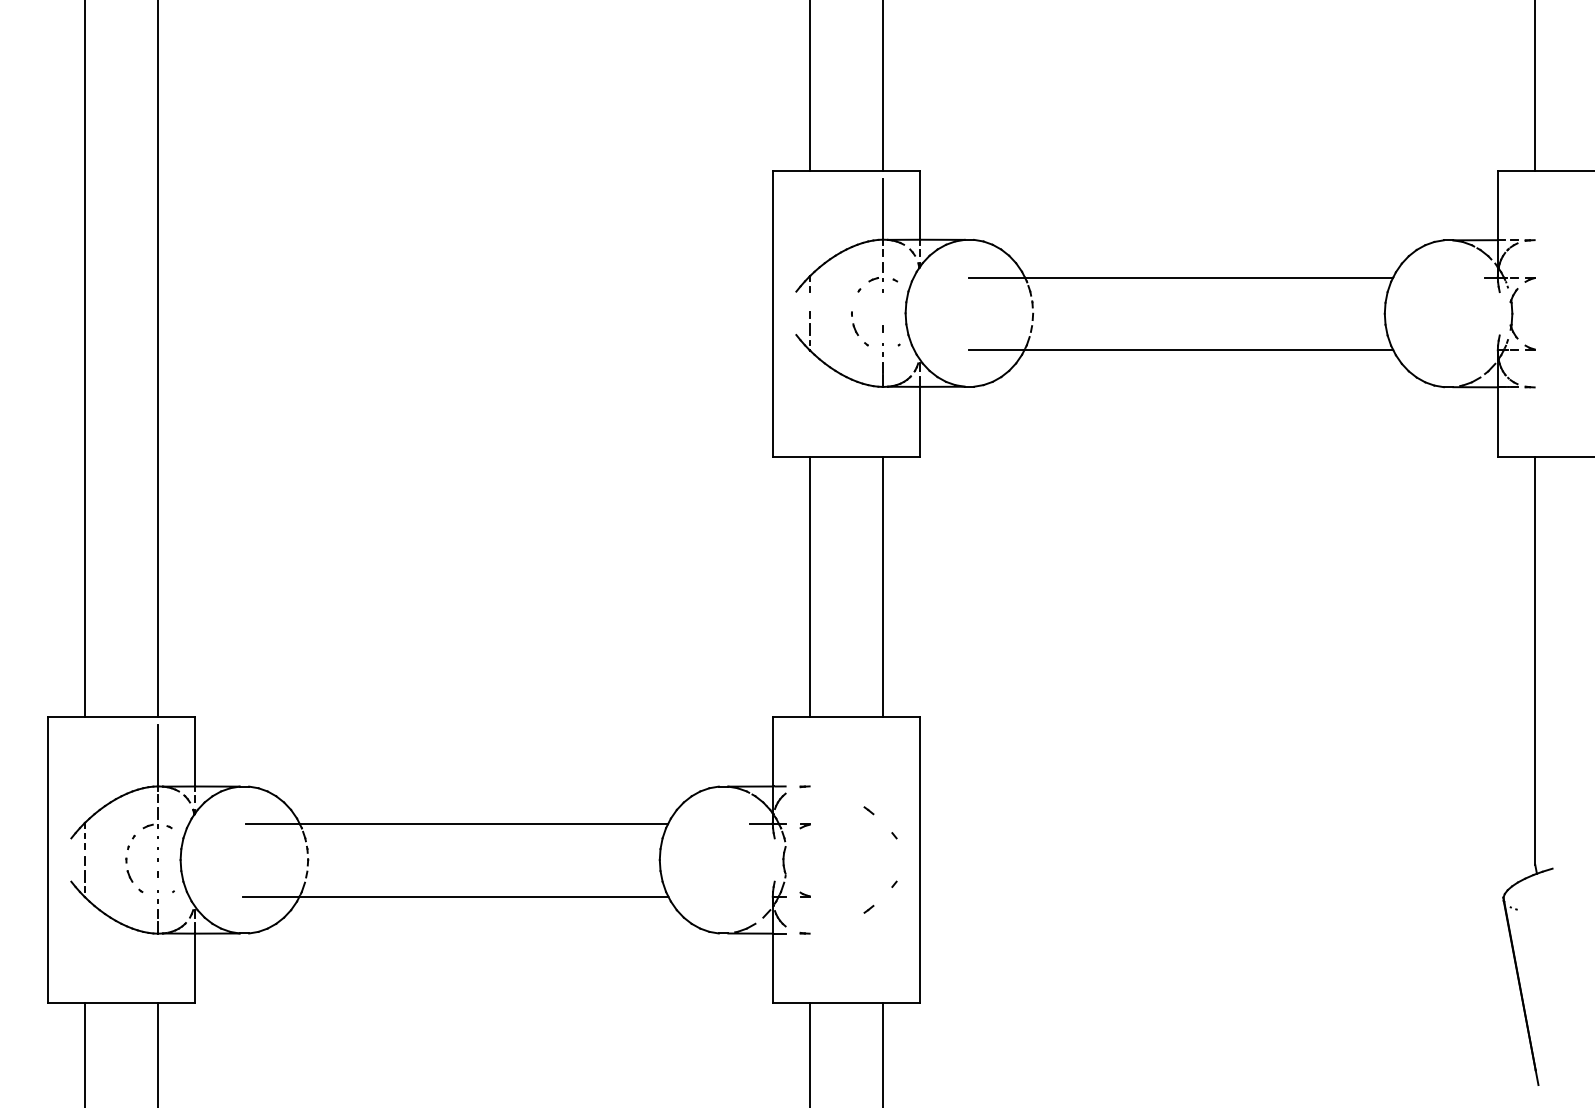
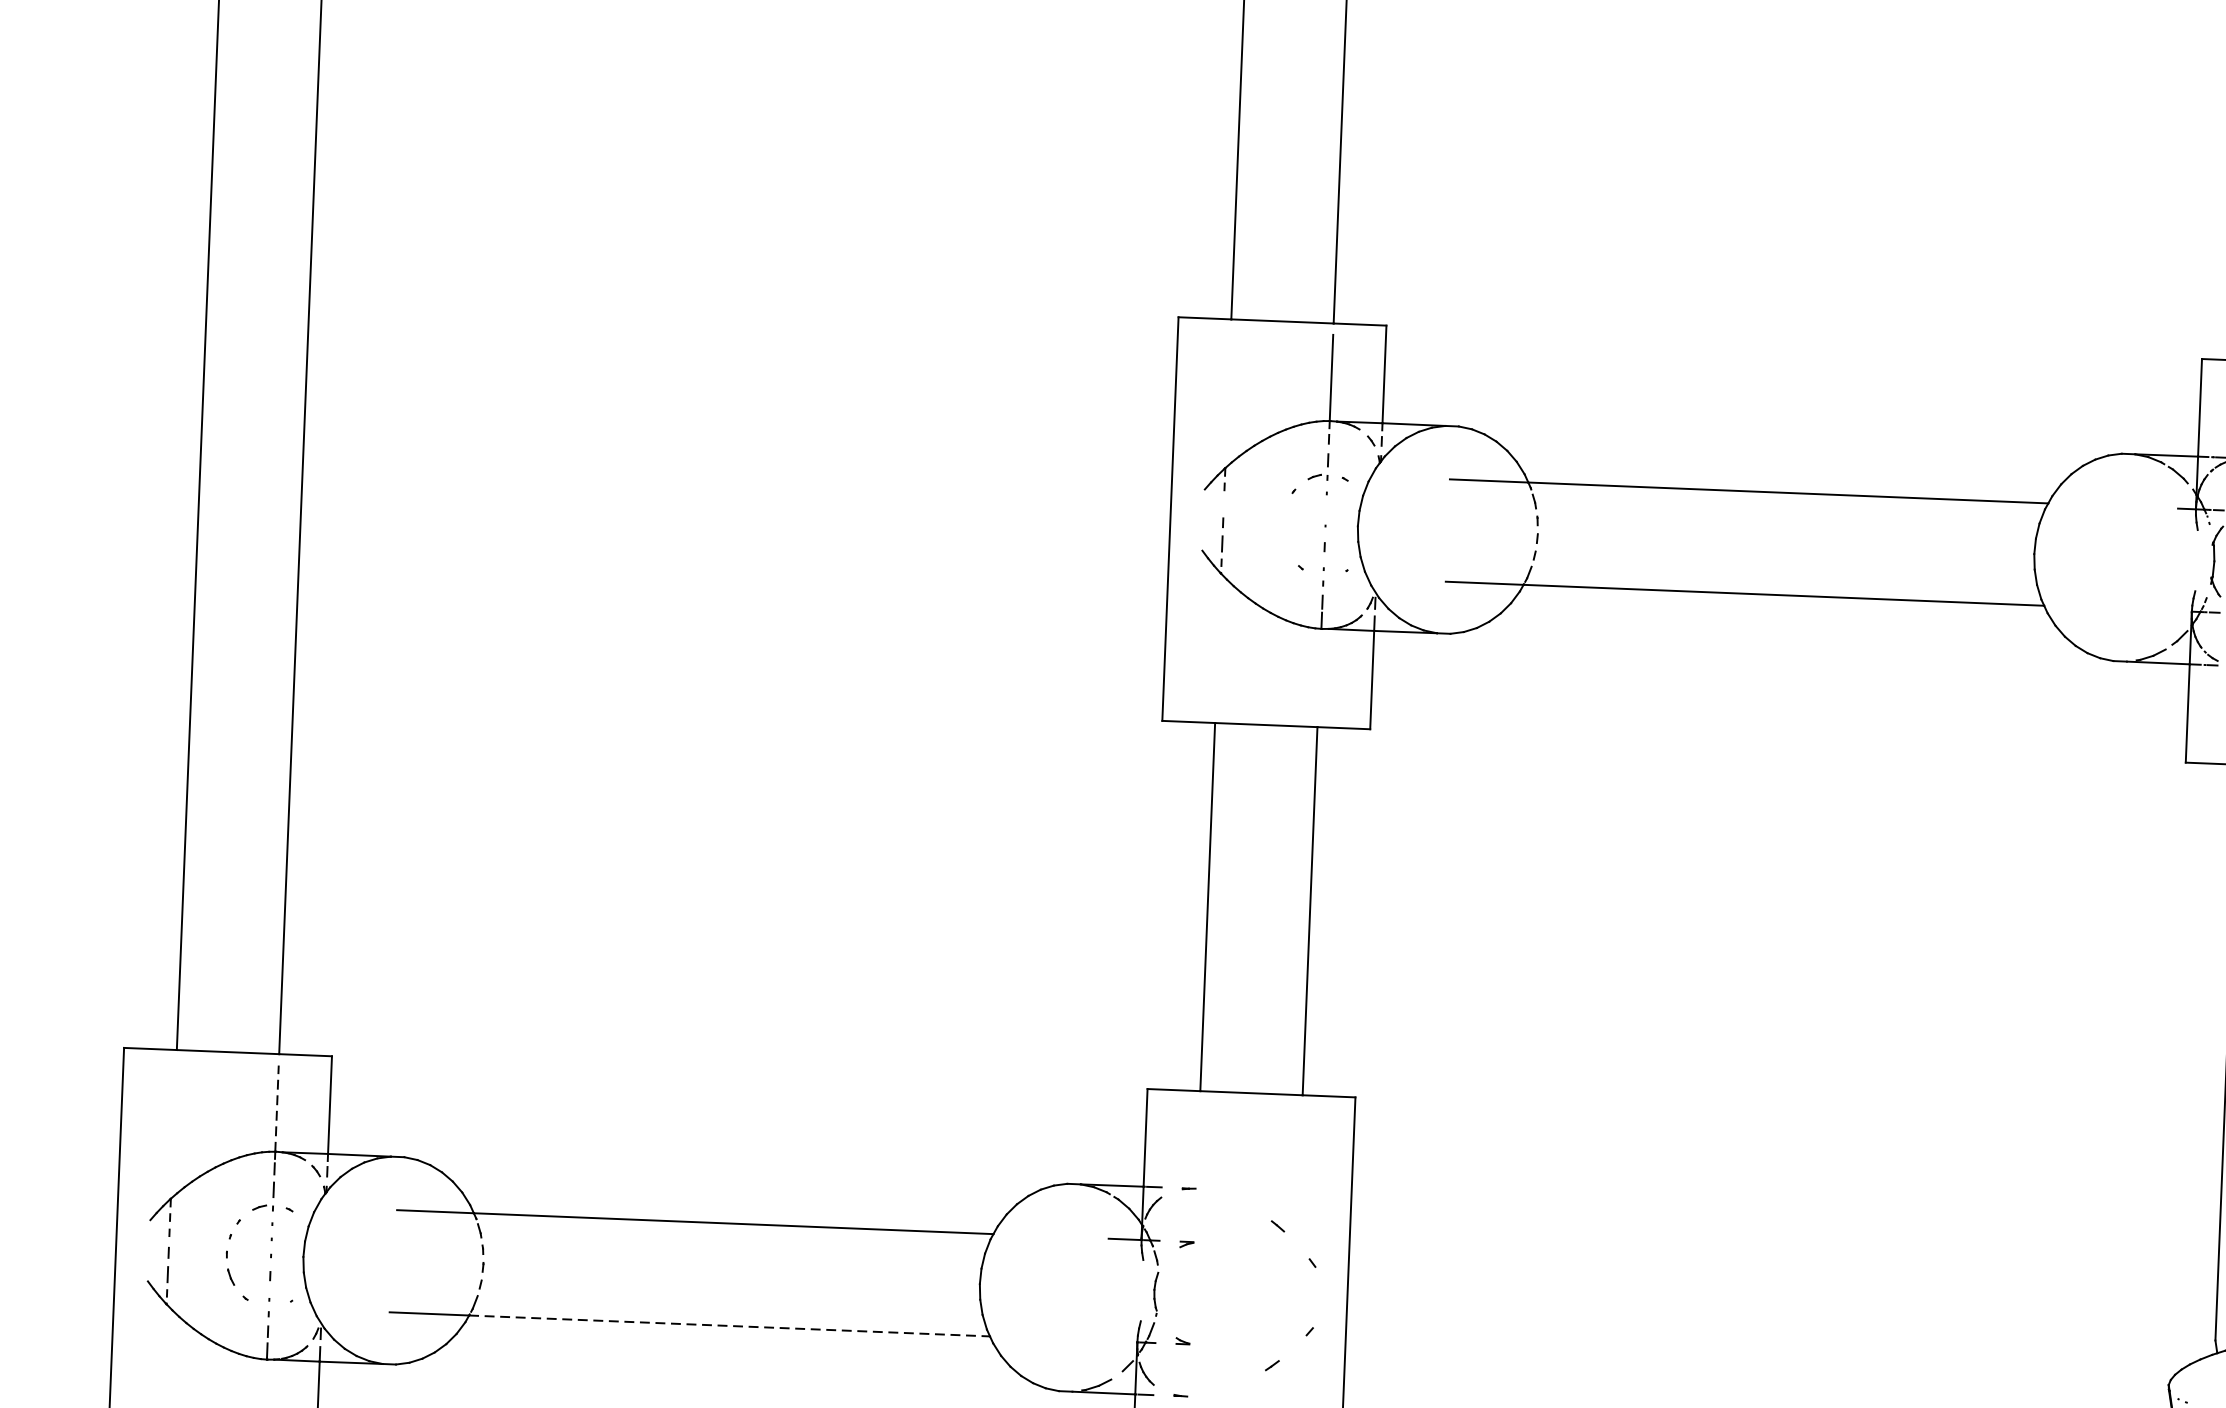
part: (854, 323) -> (1285, 537), removed
line: (157, 755) -> (276, 1108), solid -> dashed
line: (484, 896) -> (730, 1325), solid -> dashed

